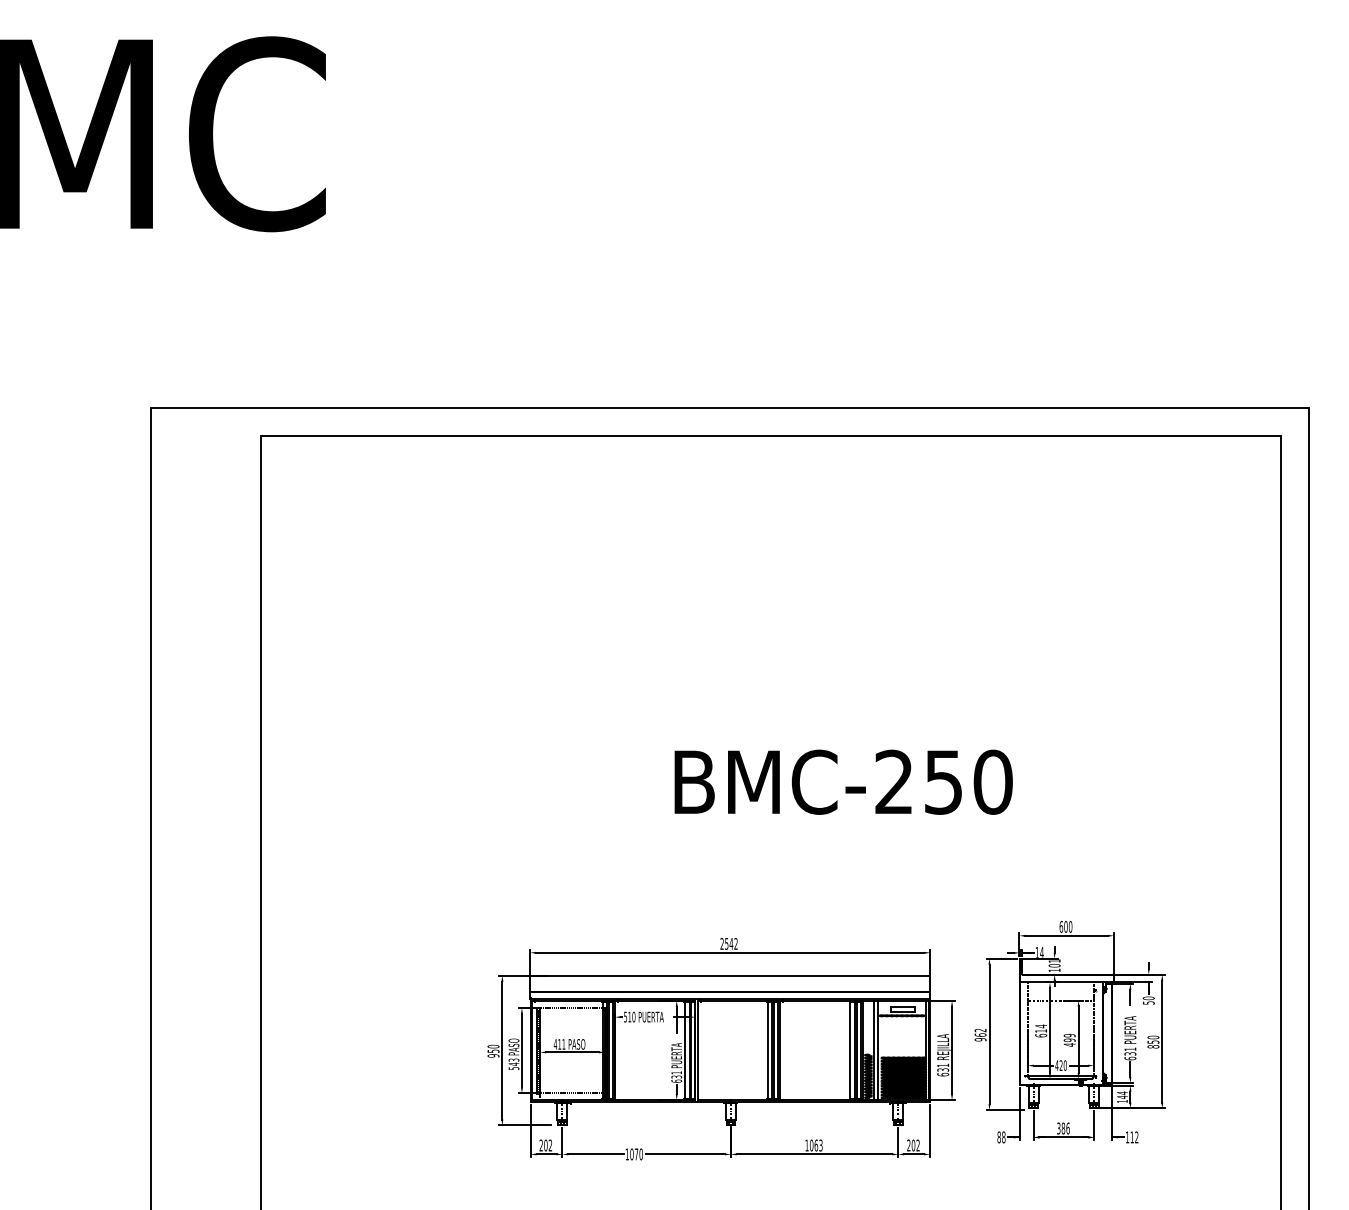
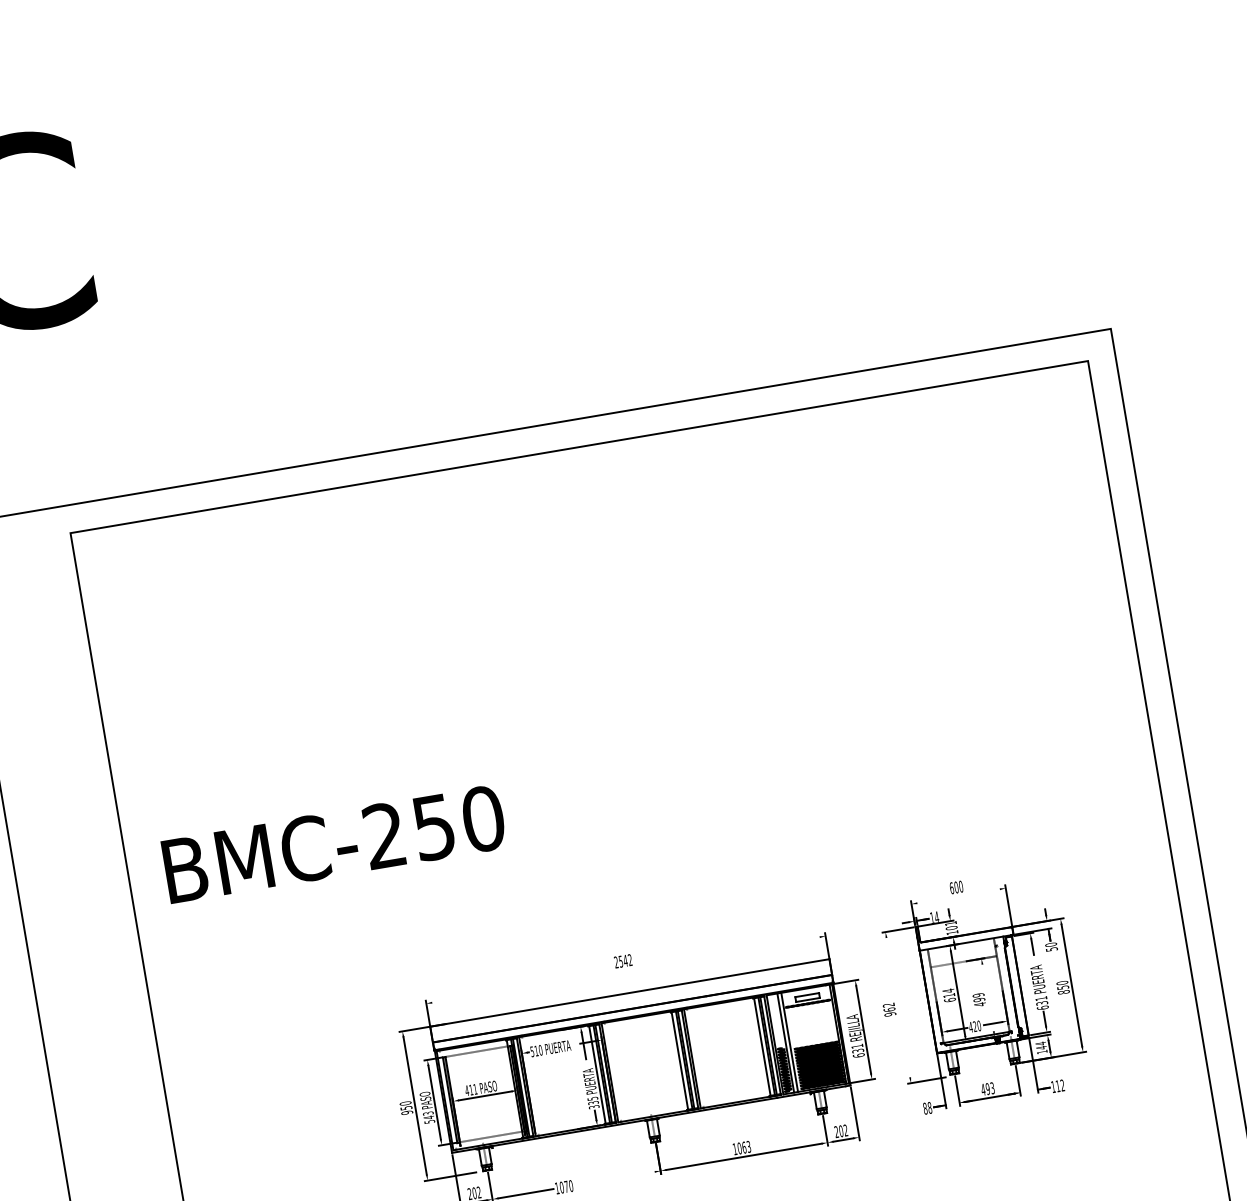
text: (843, 781) -> (333, 843), moved
line: (1066, 935) -> (958, 895), removed
line: (730, 952) -> (626, 969), removed
line: (989, 1034) -> (898, 1007), removed
line: (1078, 1039) -> (987, 997), removed
text: (676, 1076) -> (593, 1102), 631 -> 335
text: (1062, 1128) -> (987, 1089), 386 -> 493
line: (685, 1154) -> (615, 1178), removed

